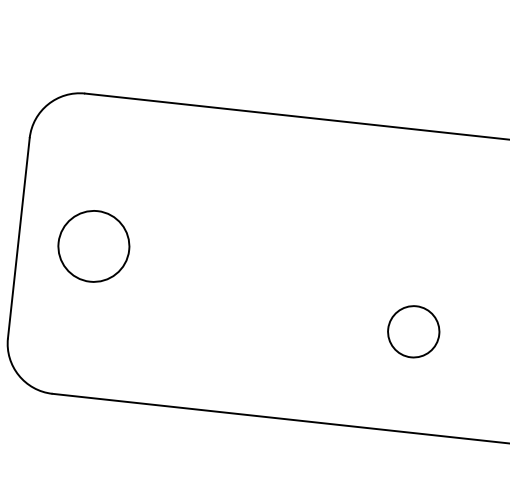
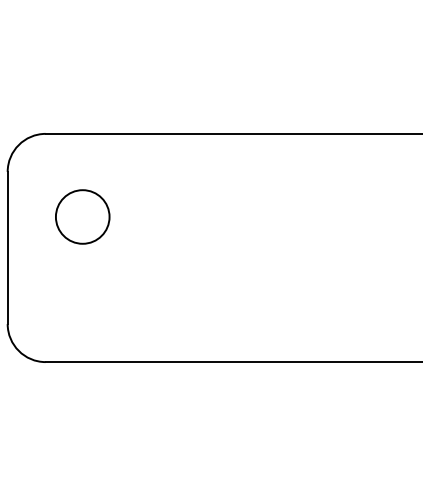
circle: (93, 245) -> (82, 216), moved
circle: (413, 331) -> (311, 285), removed

